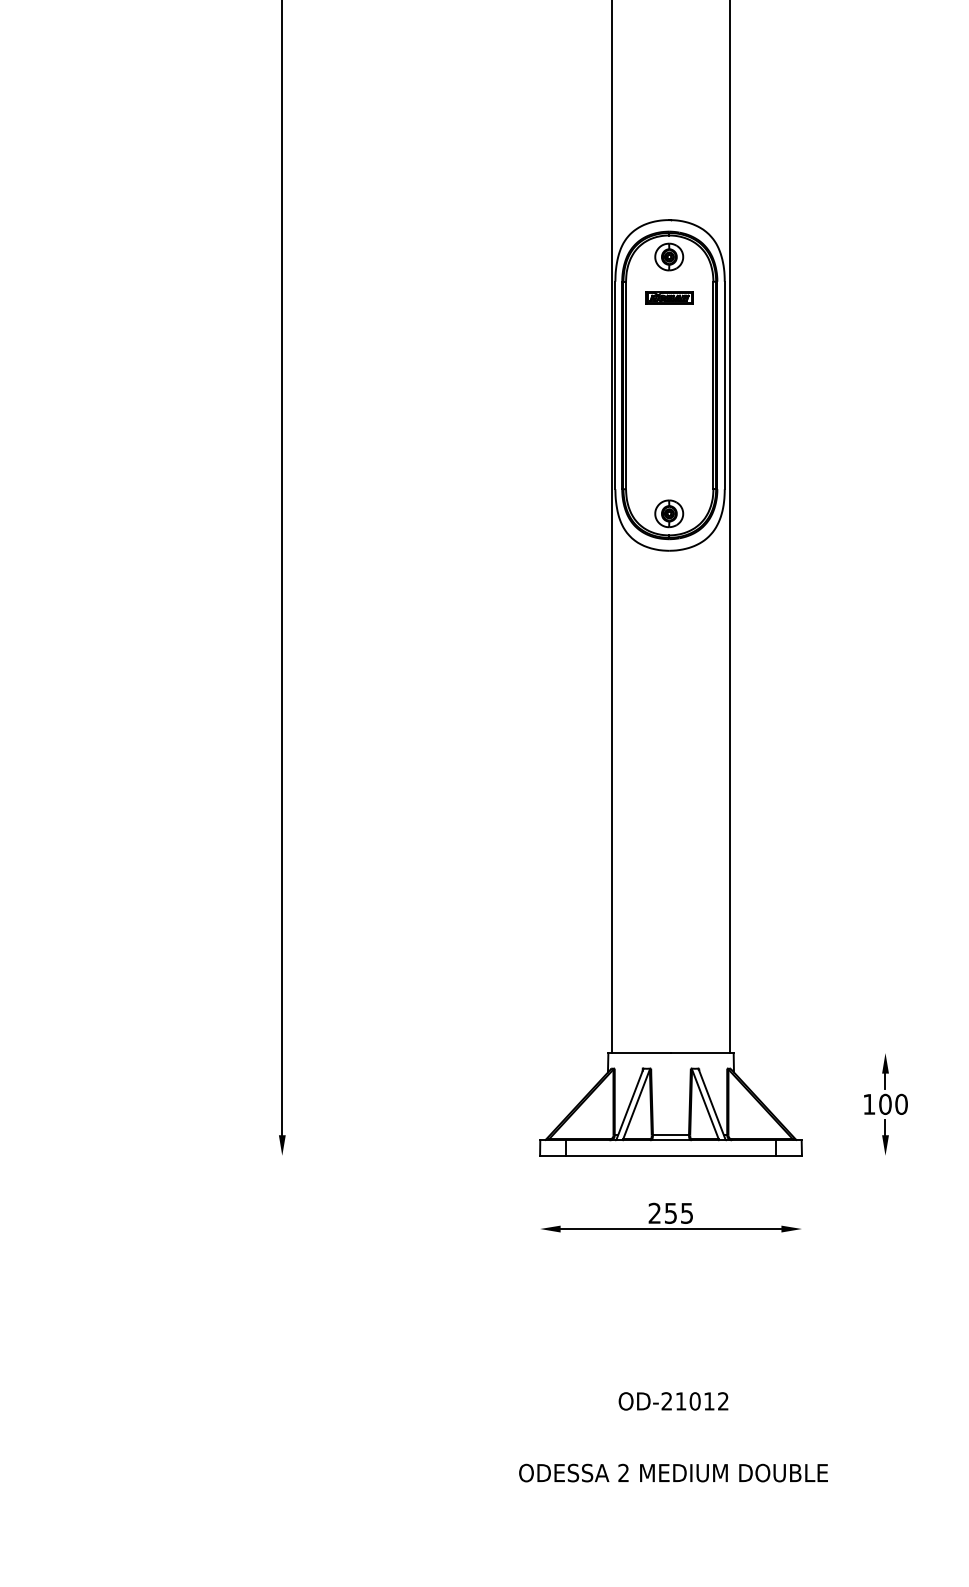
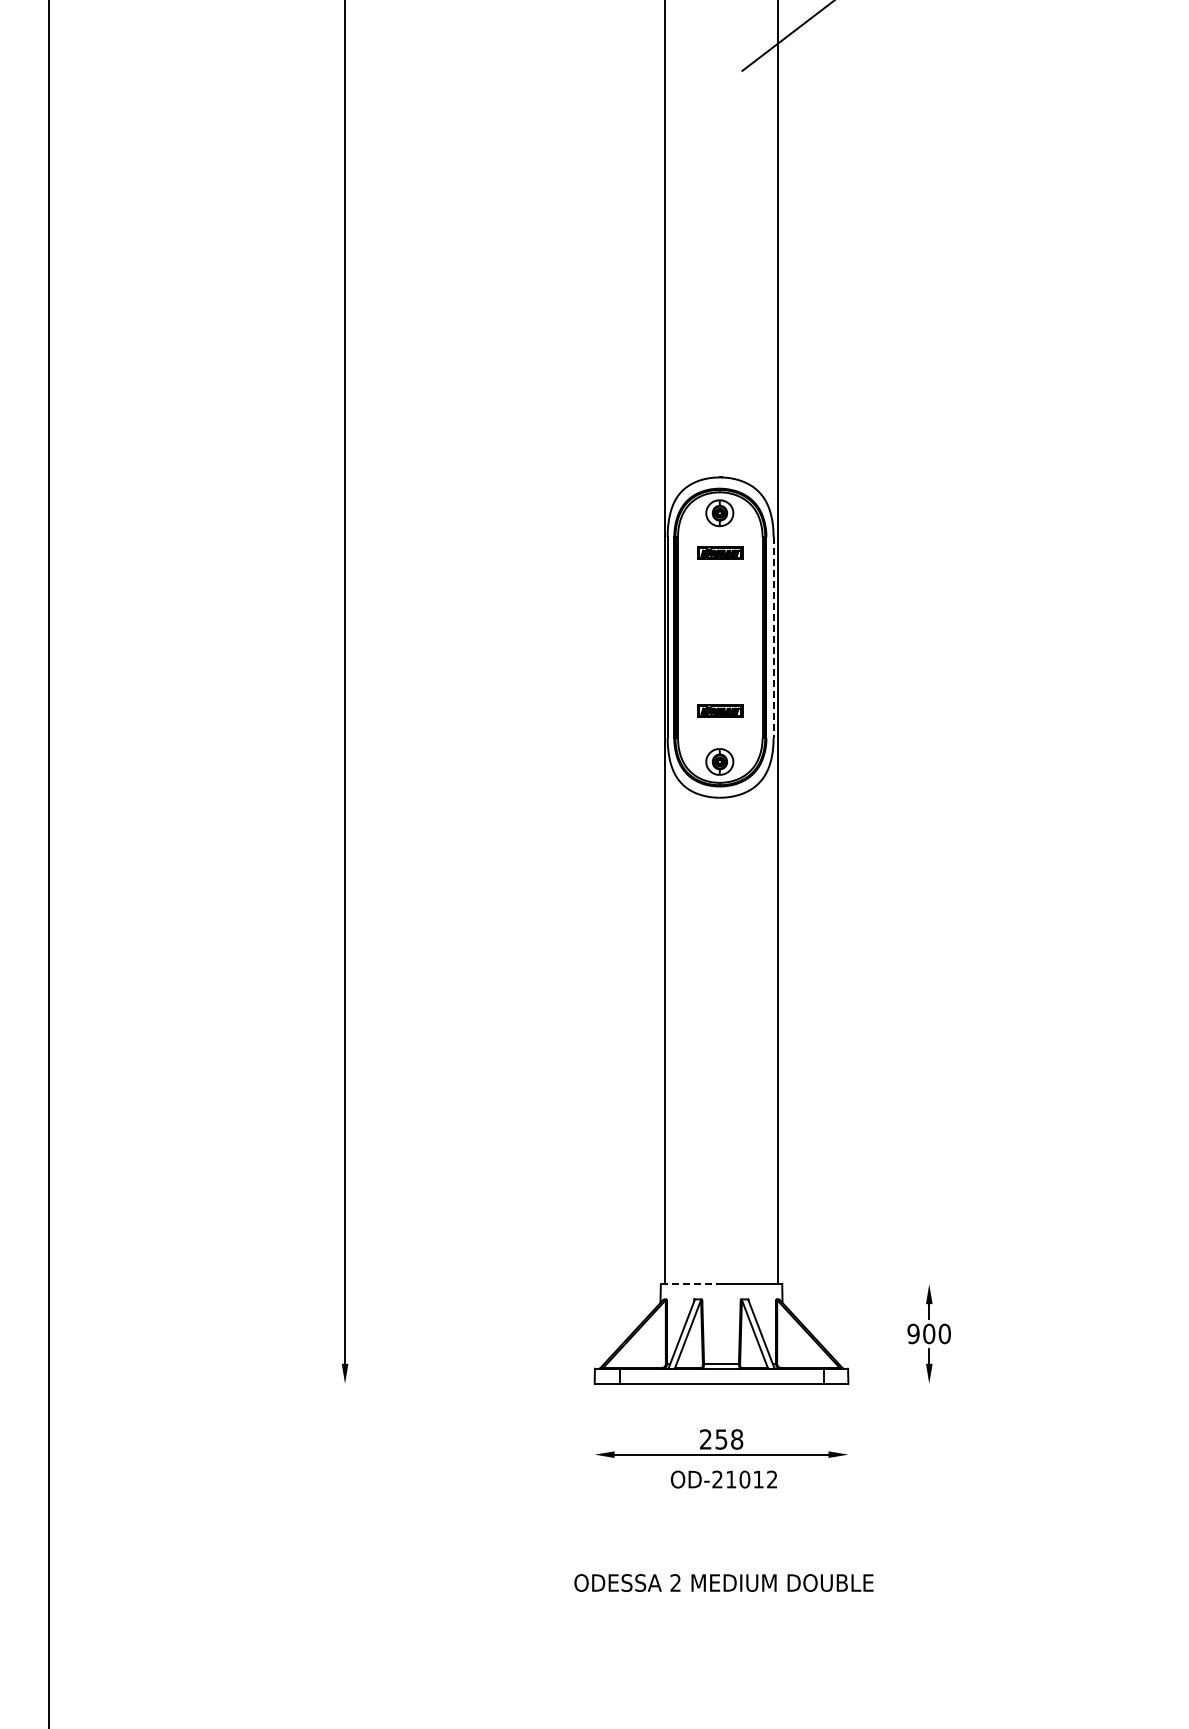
line: (724, 386) -> (773, 638), solid -> dashed
part: (669, 460) -> (720, 710), added
line: (639, 1053) -> (691, 1284), solid -> dashed
text: (869, 1103) -> (913, 1333), 100 -> 900
text: (687, 1213) -> (737, 1439), 255 -> 258
text: (673, 1401) -> (723, 1479), moved
text: (673, 1472) -> (723, 1582), moved

